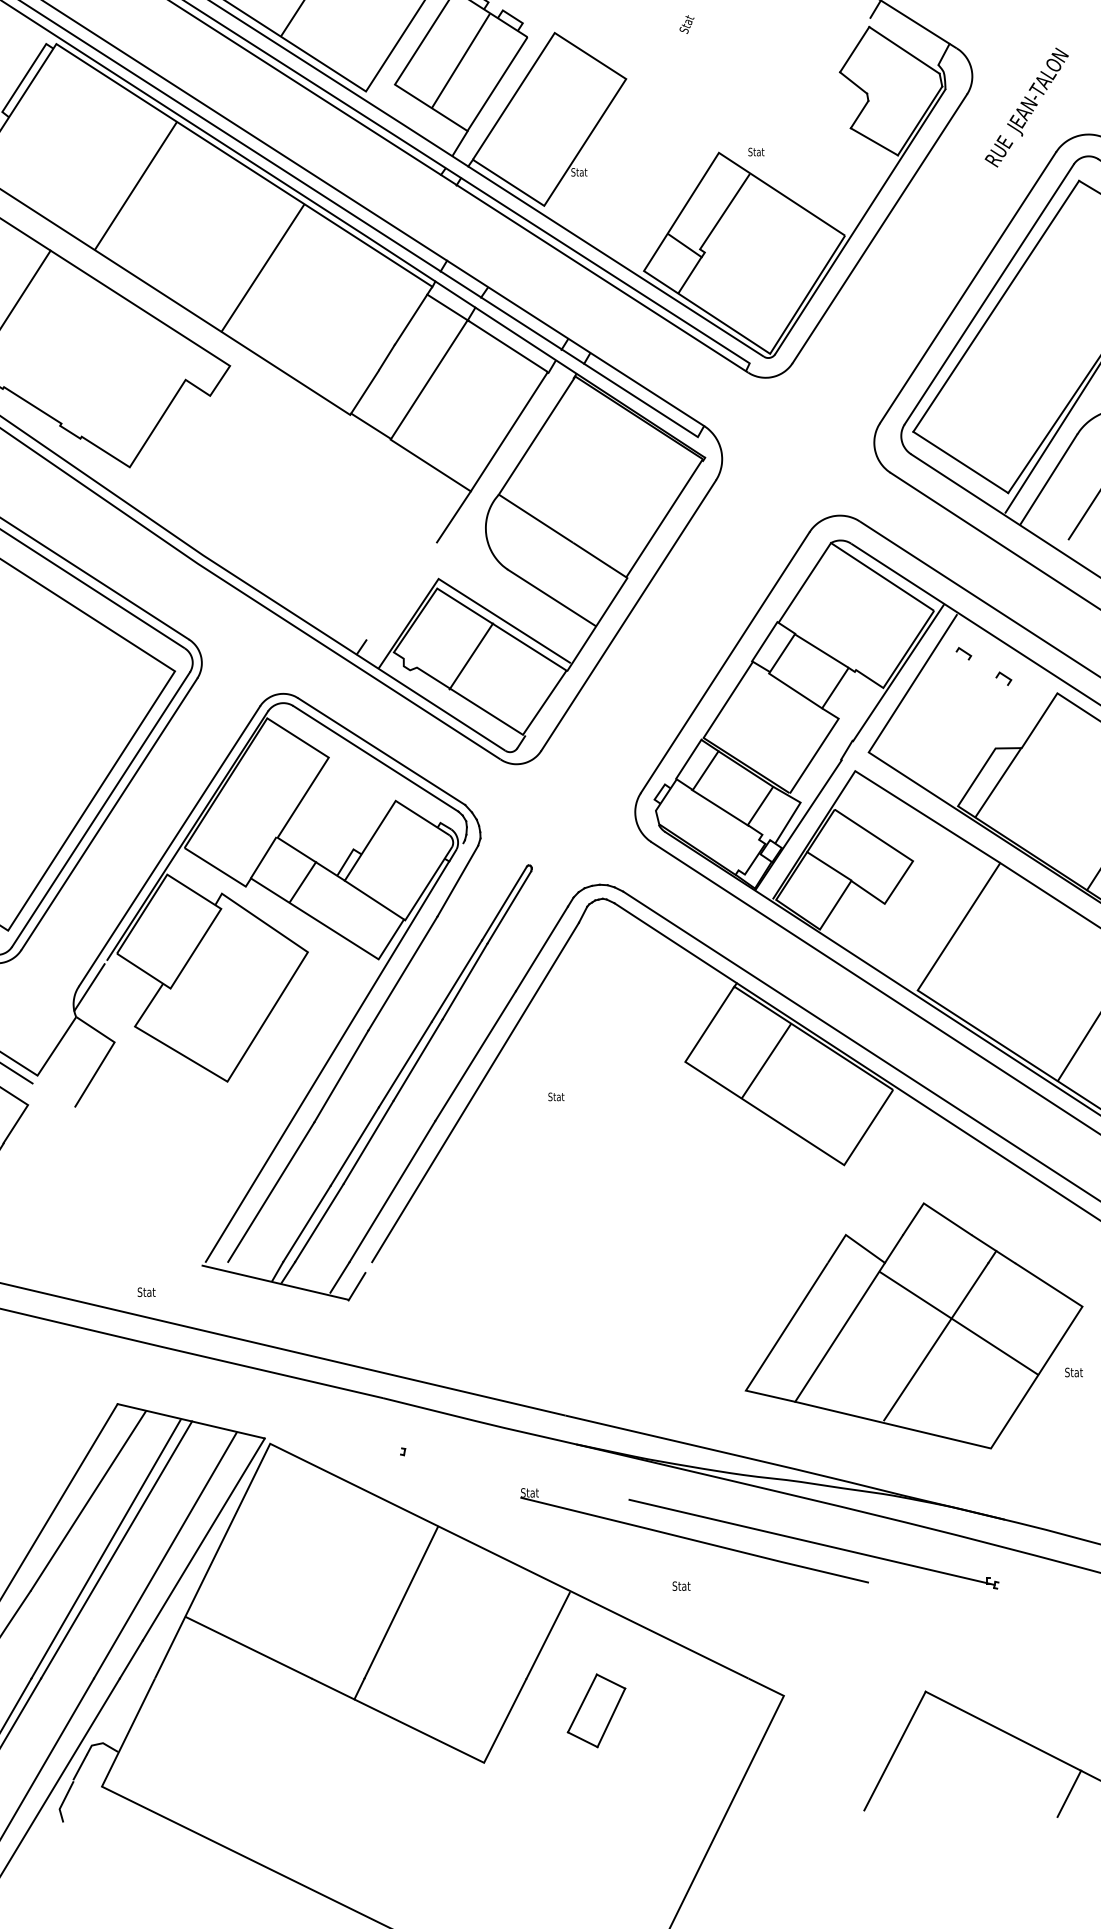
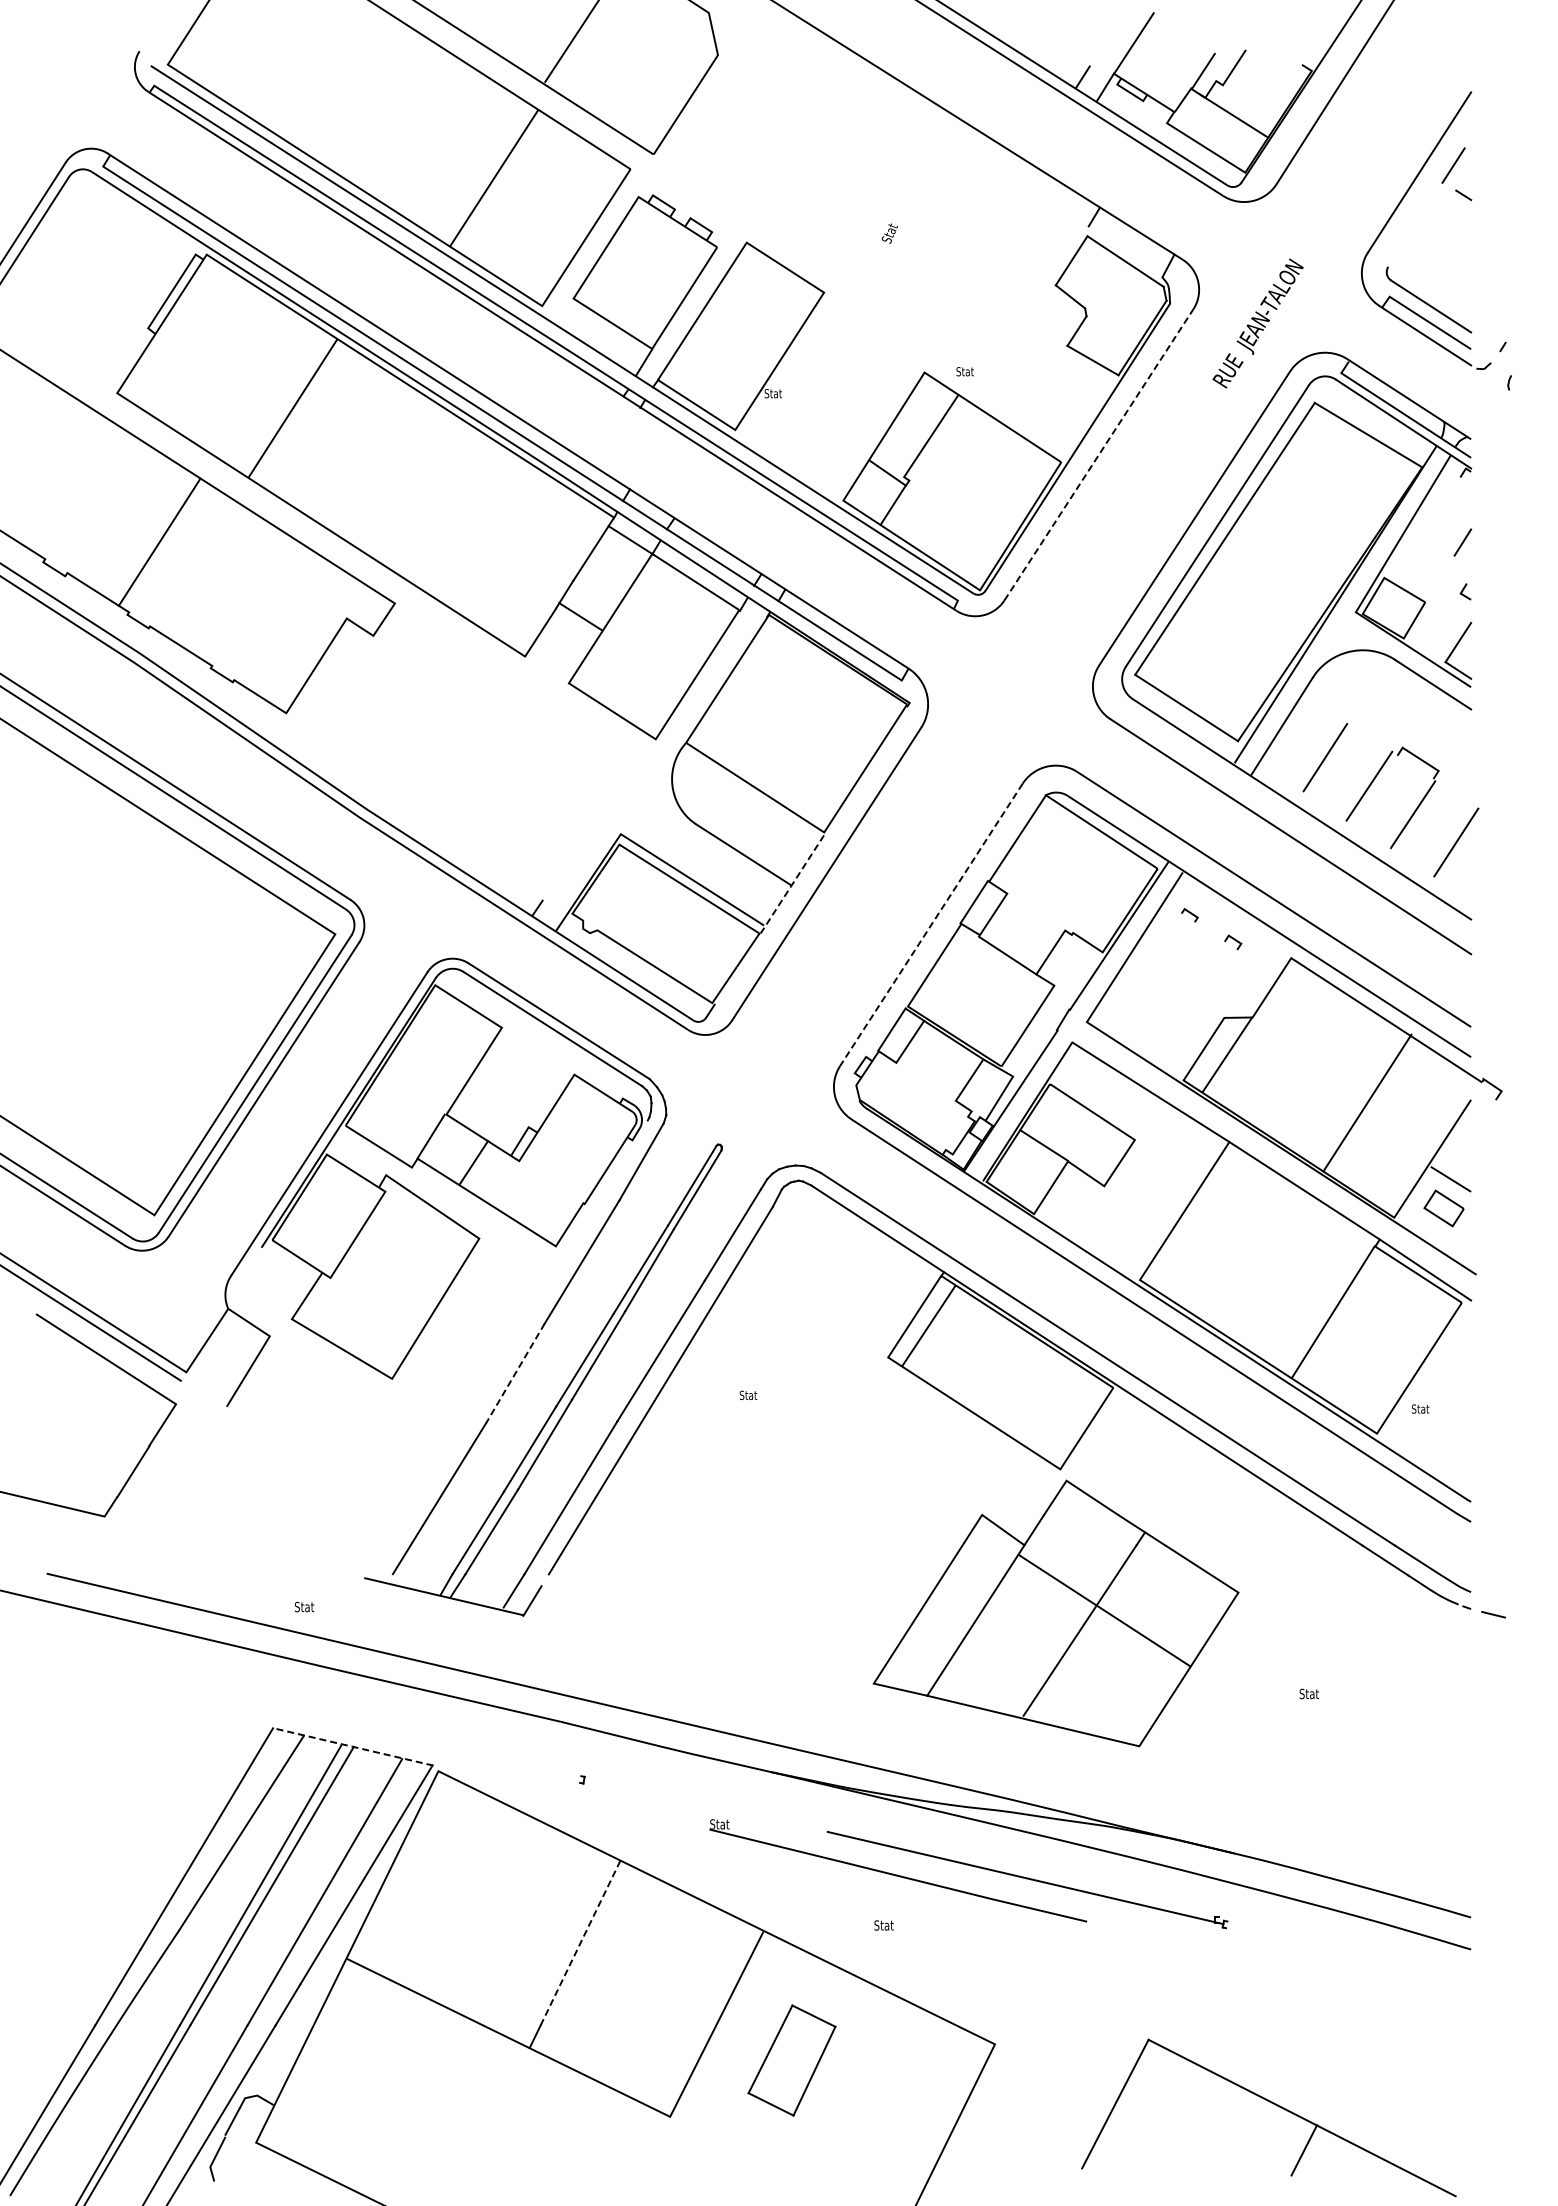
line: (460, 60) -> (644, 272), removed
line: (880, 228) -> (1099, 454), solid -> dashed
line: (261, 268) -> (429, 497), removed
line: (370, 425) -> (580, 616), moved
line: (453, 516) -> (637, 766), removed
line: (597, 624) -> (792, 883), solid -> dashed
line: (821, 650) -> (1035, 911), removed
line: (470, 655) -> (655, 917), removed
line: (725, 663) -> (931, 925), solid -> dashed
line: (719, 807) -> (925, 1081), removed
line: (374, 899) -> (551, 1181), removed
line: (89, 987) -> (242, 1276), removed
line: (327, 1061) -> (500, 1356), removed
line: (765, 1061) -> (928, 1325), moved
line: (341, 1076) -> (515, 1373), solid -> dashed
part: (913, 1325) -> (1055, 1613), moved
line: (189, 1420) -> (351, 1746), solid -> dashed
line: (401, 1601) -> (580, 1942), solid -> dashed
part: (596, 1710) -> (791, 2060), size x1.4

